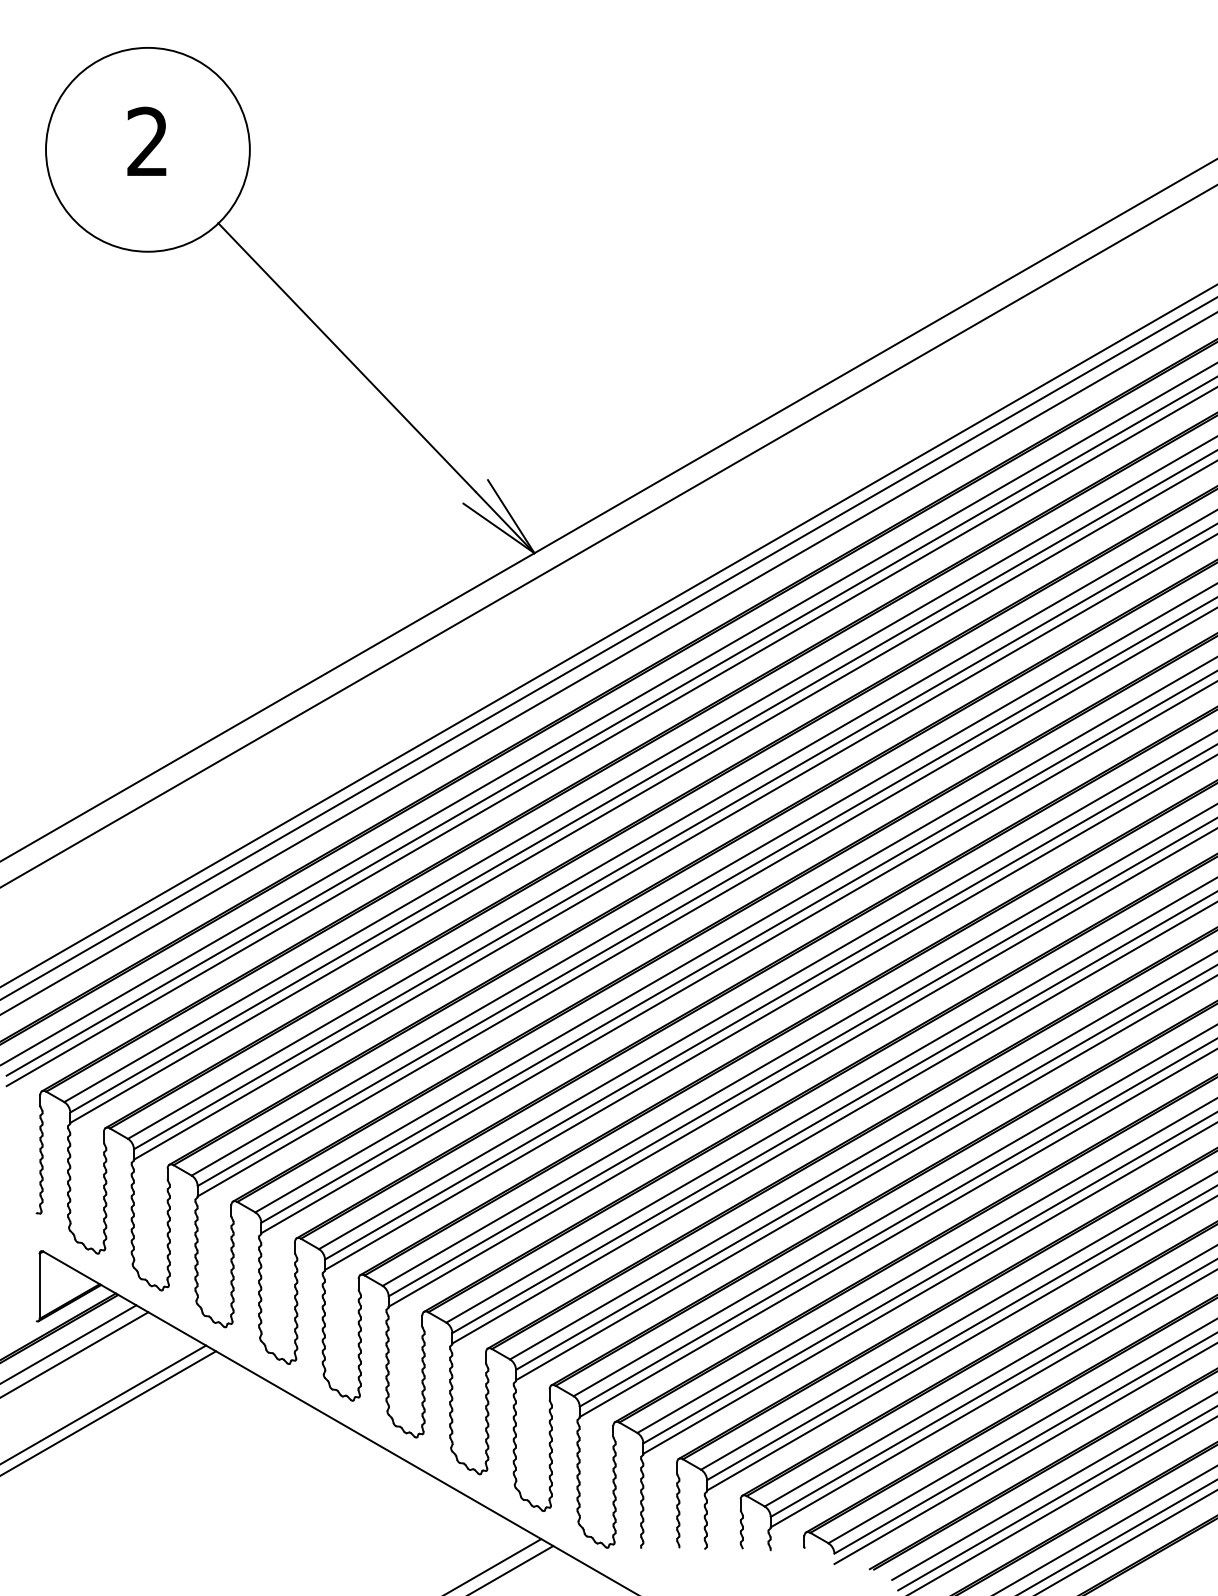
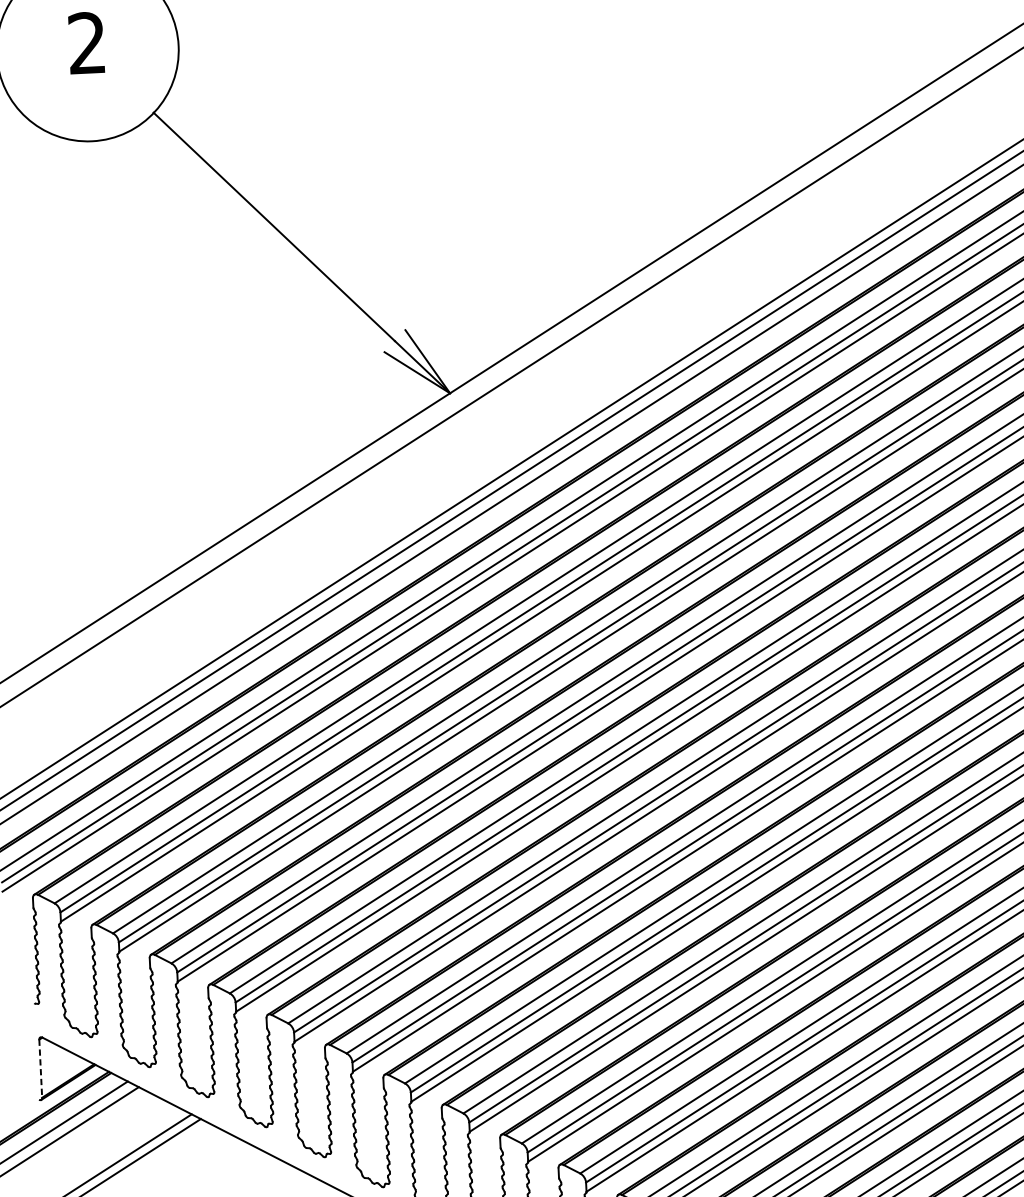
line: (39, 1286) -> (40, 1068), solid -> dashed

